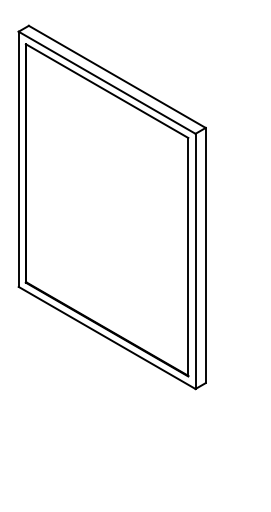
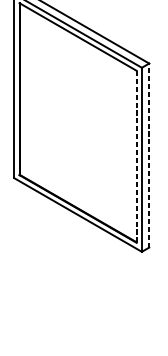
line: (205, 255) -> (149, 155), solid -> dashed
line: (188, 257) -> (136, 156), solid -> dashed

